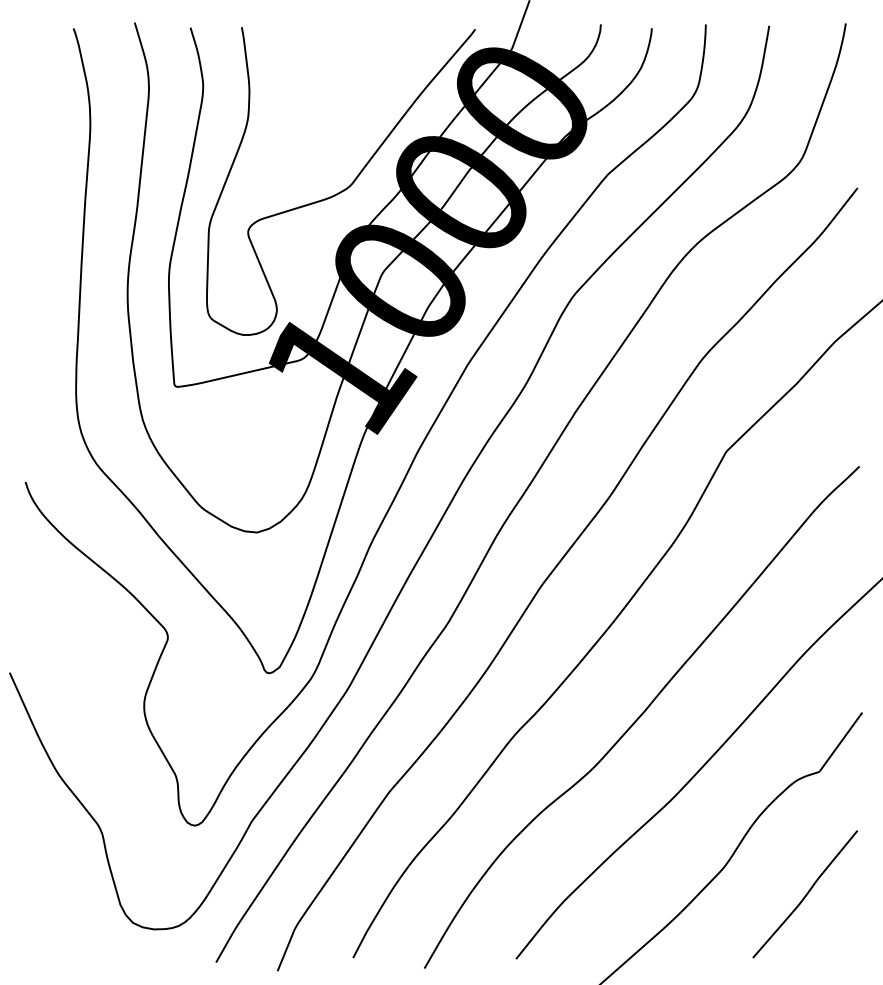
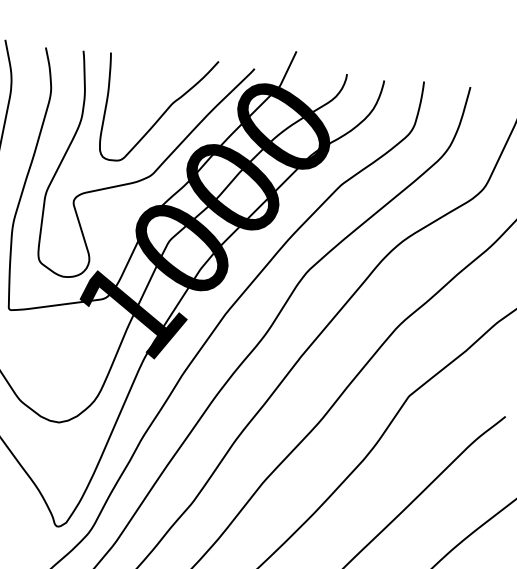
curve: (356, 102) -> (162, 114), added

